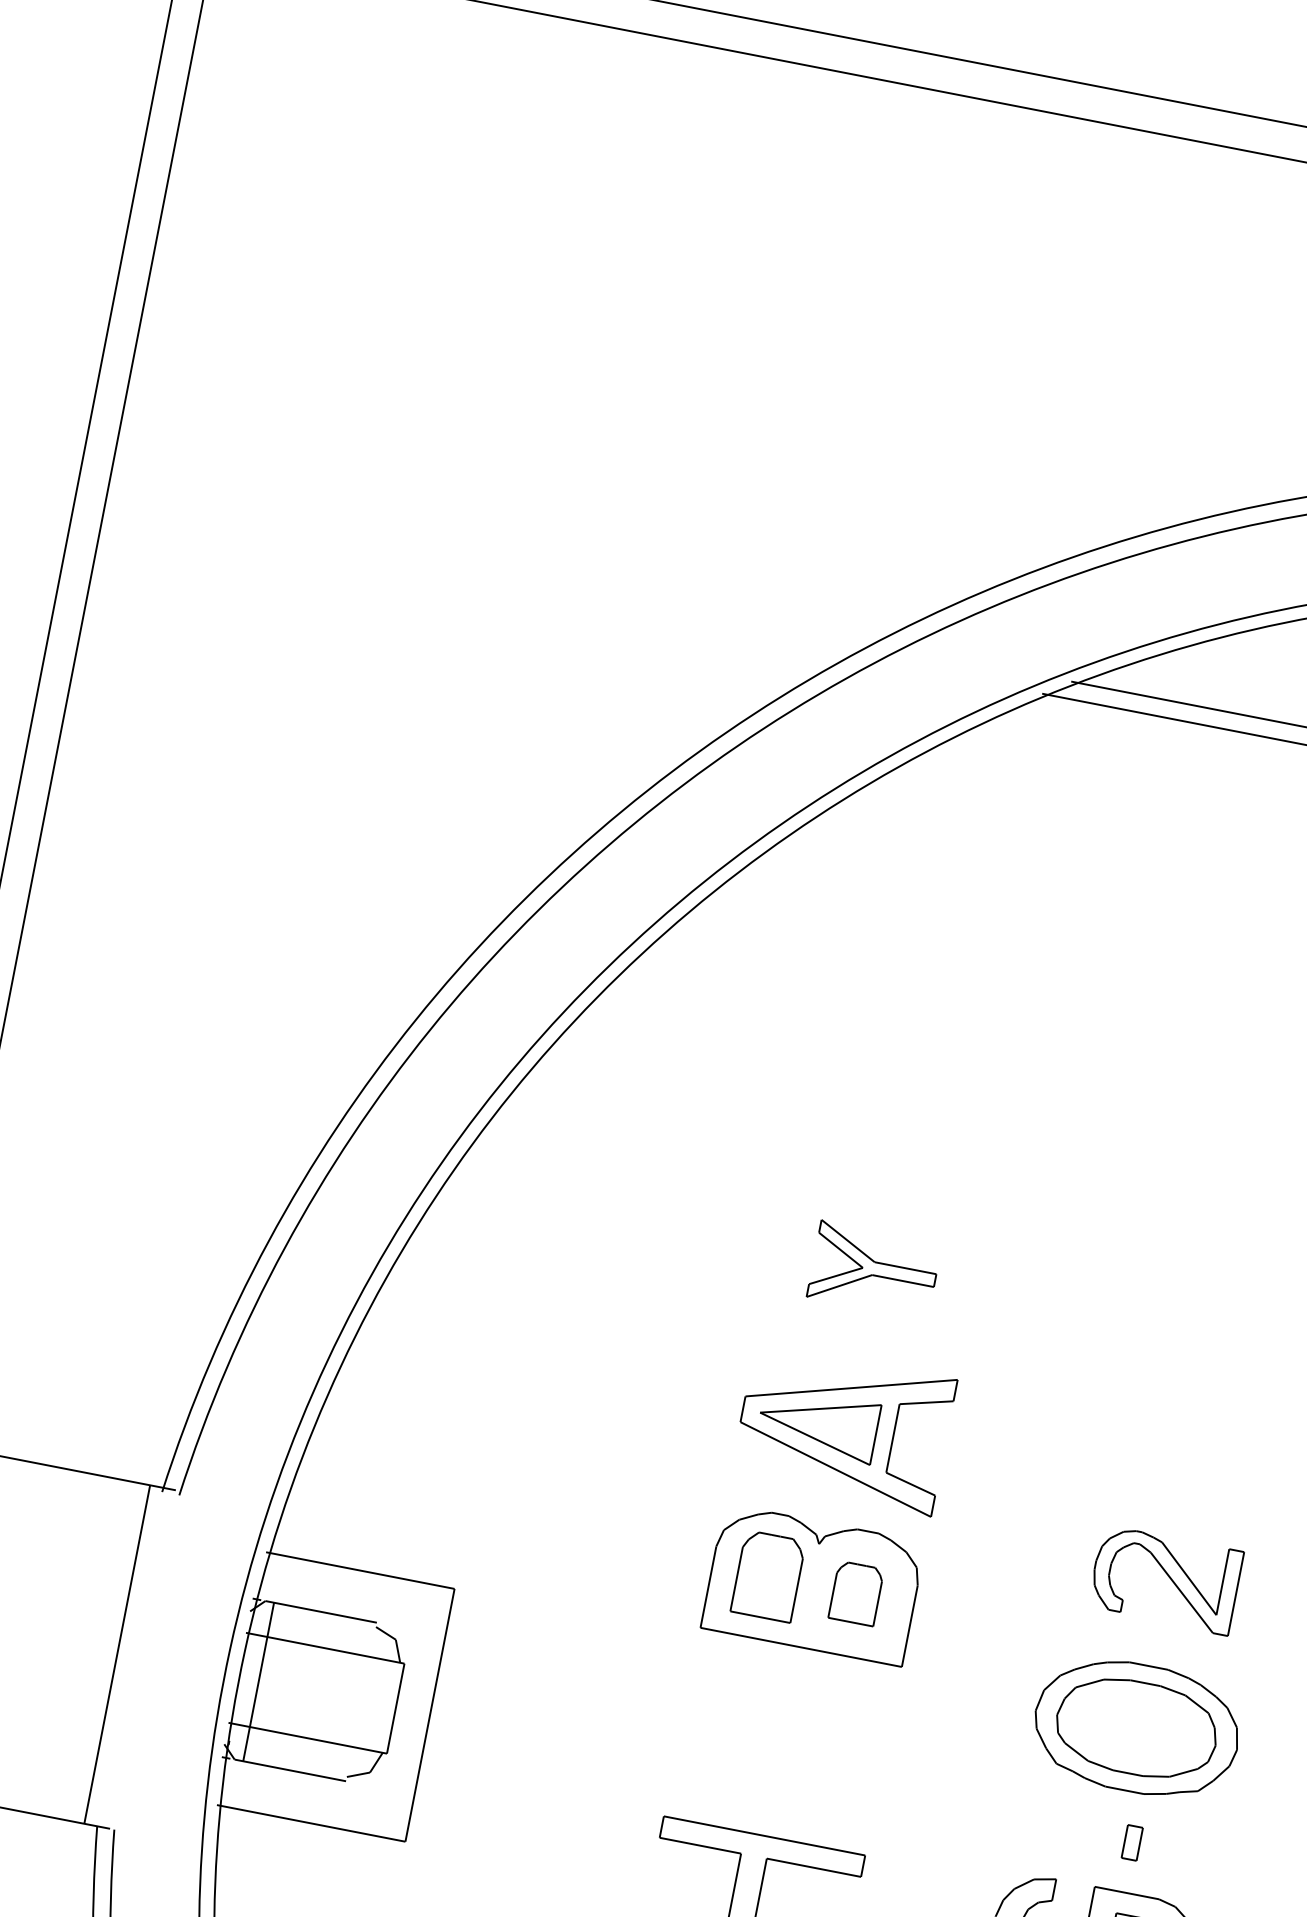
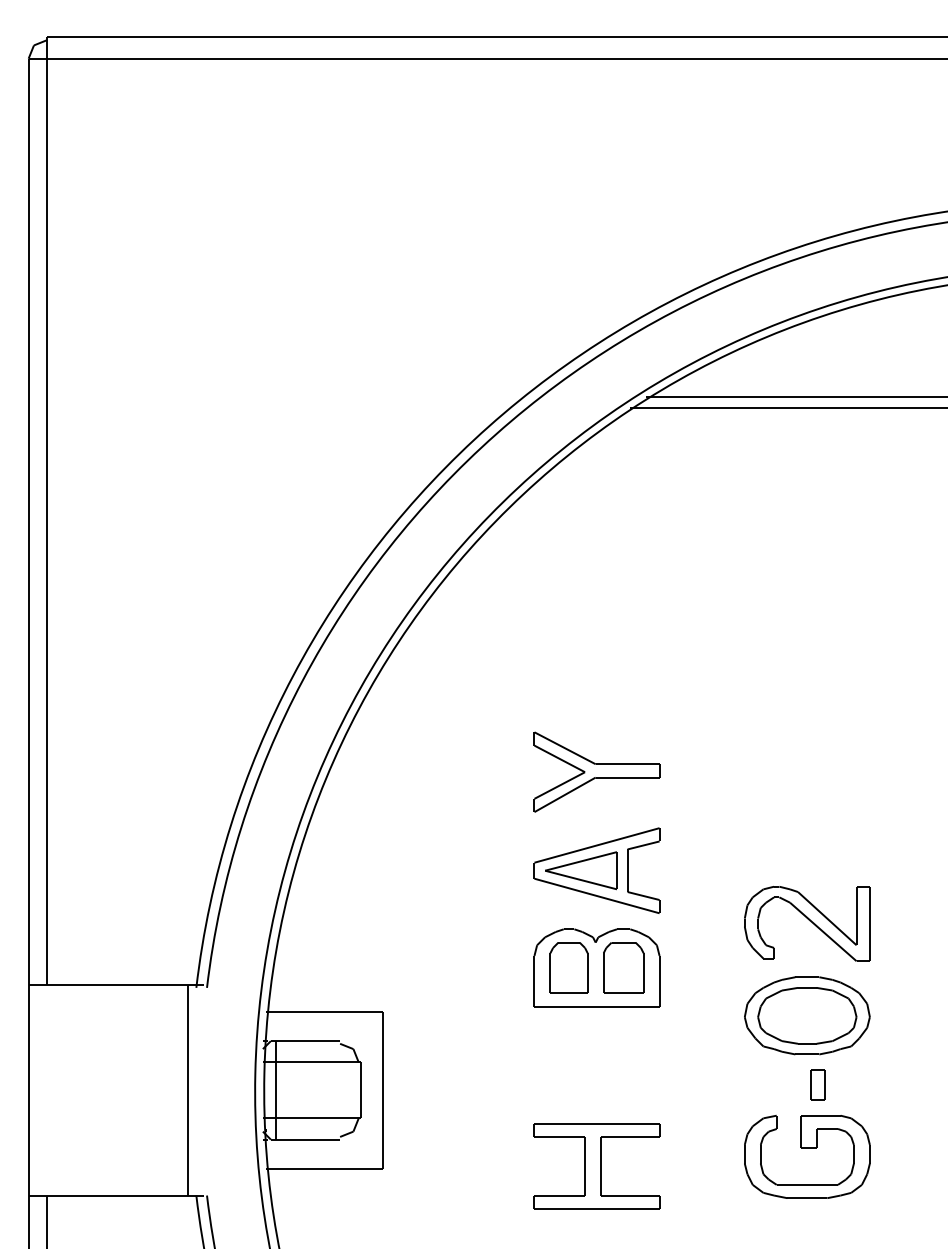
part: (873, 1268) -> (596, 771), size x1.67
part: (1165, 1579) -> (807, 923), size x1.43
part: (856, 1592) -> (623, 967), size x1.43
part: (1131, 1841) -> (817, 1084), size x1.43

